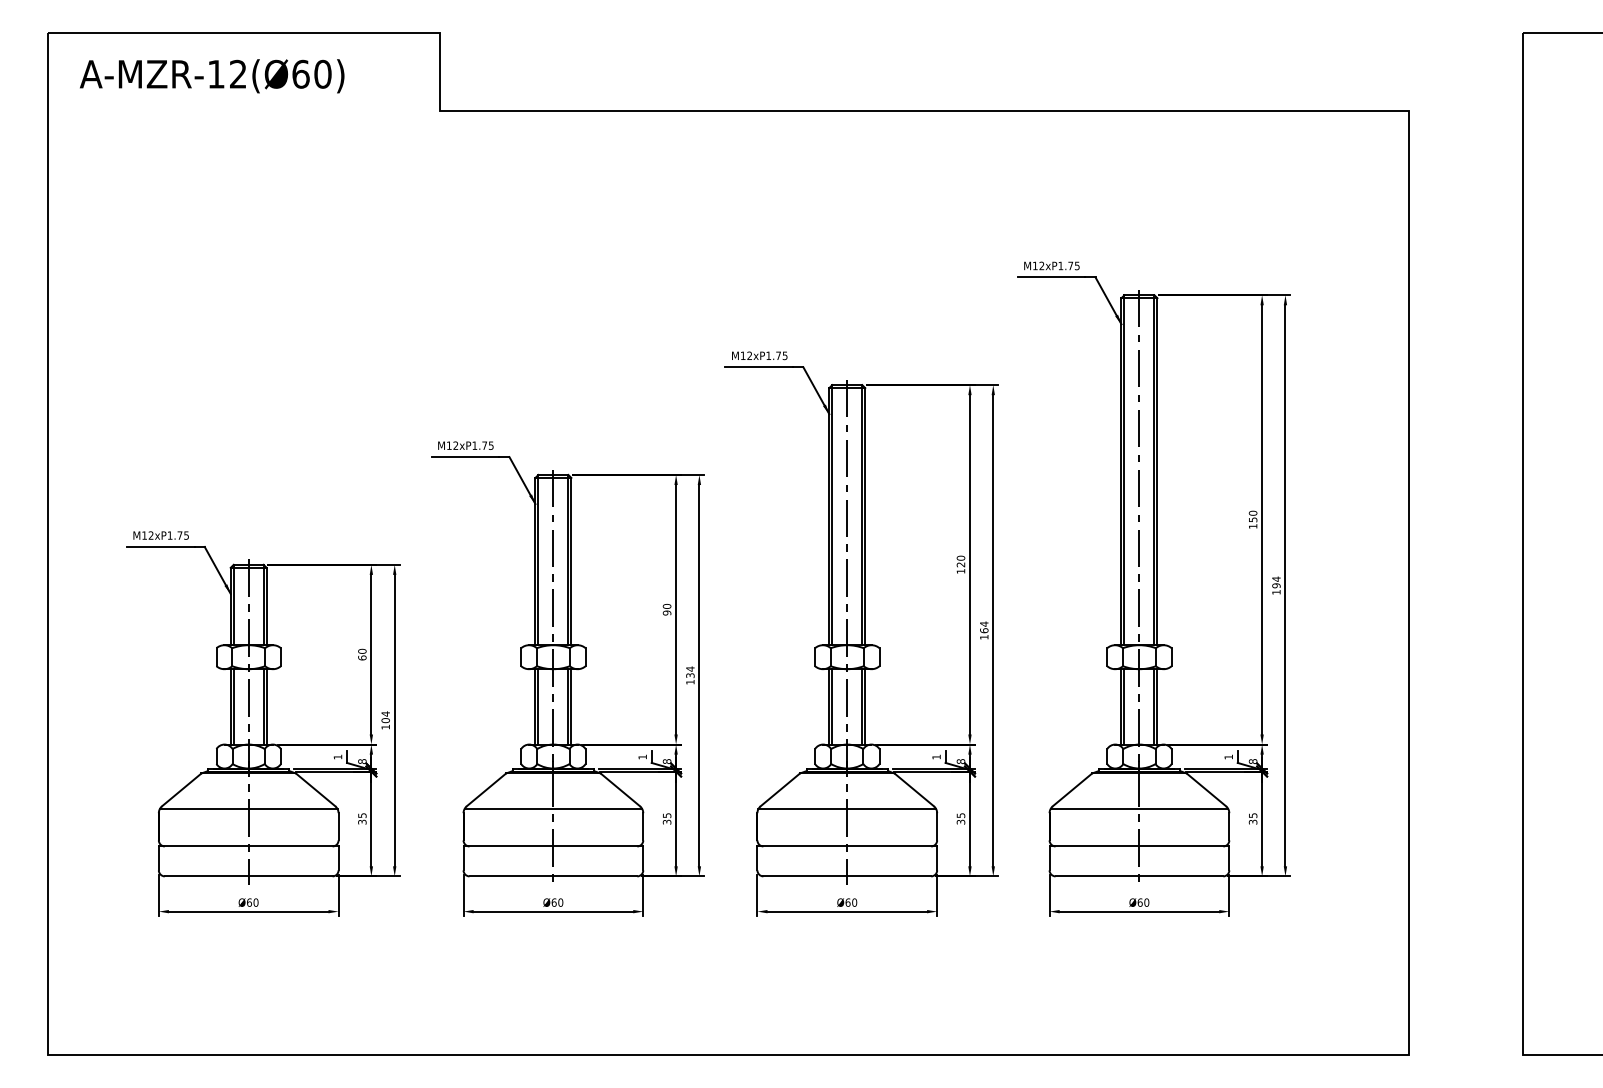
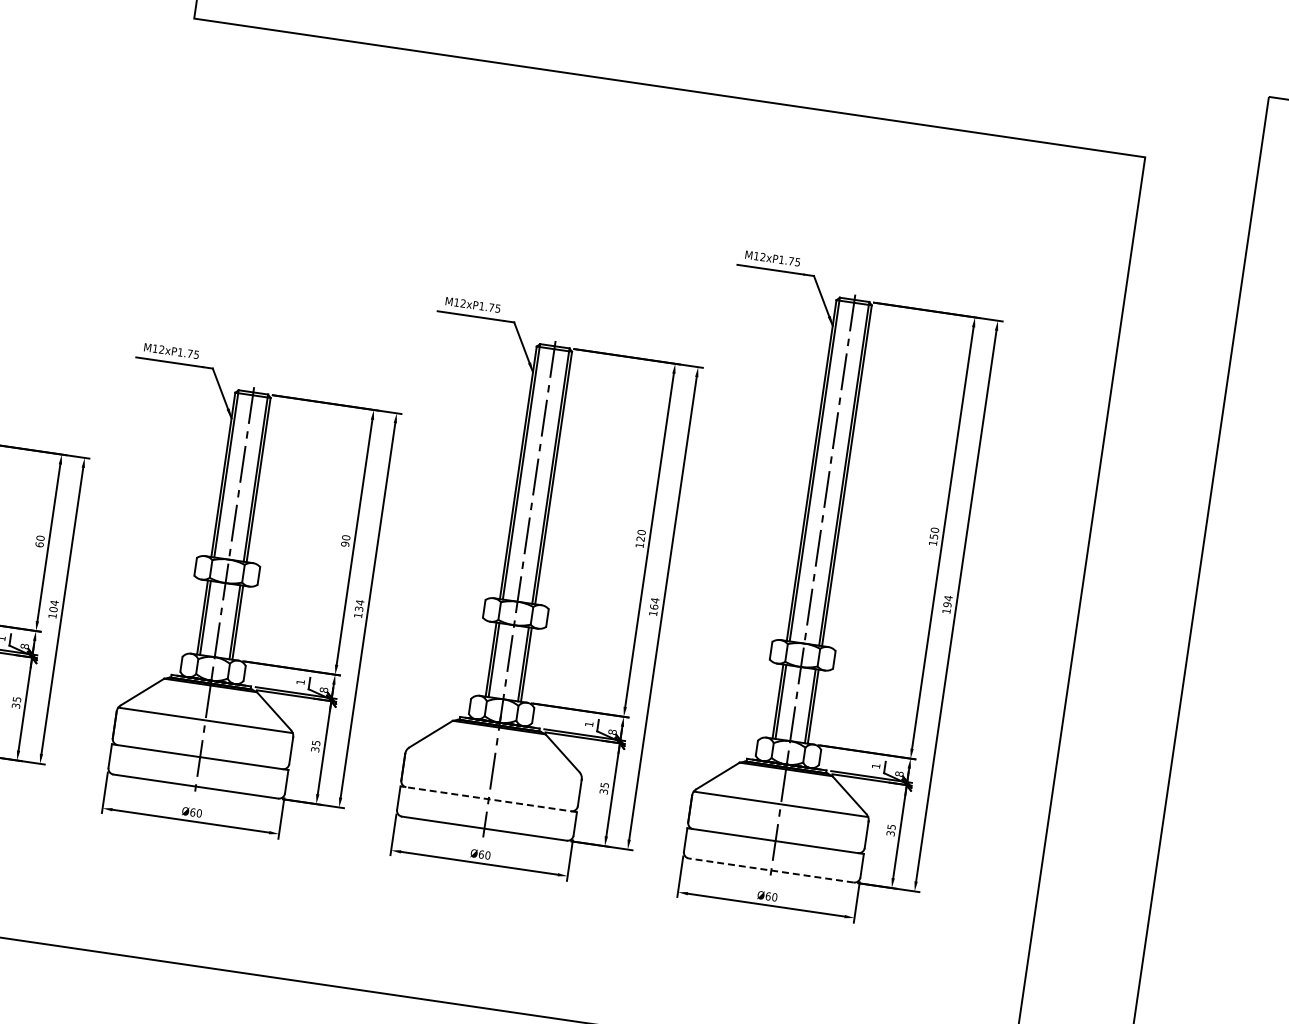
line: (847, 808) -> (494, 762), removed
line: (847, 846) -> (488, 799), solid -> dashed
line: (1139, 876) -> (771, 870), solid -> dashed

